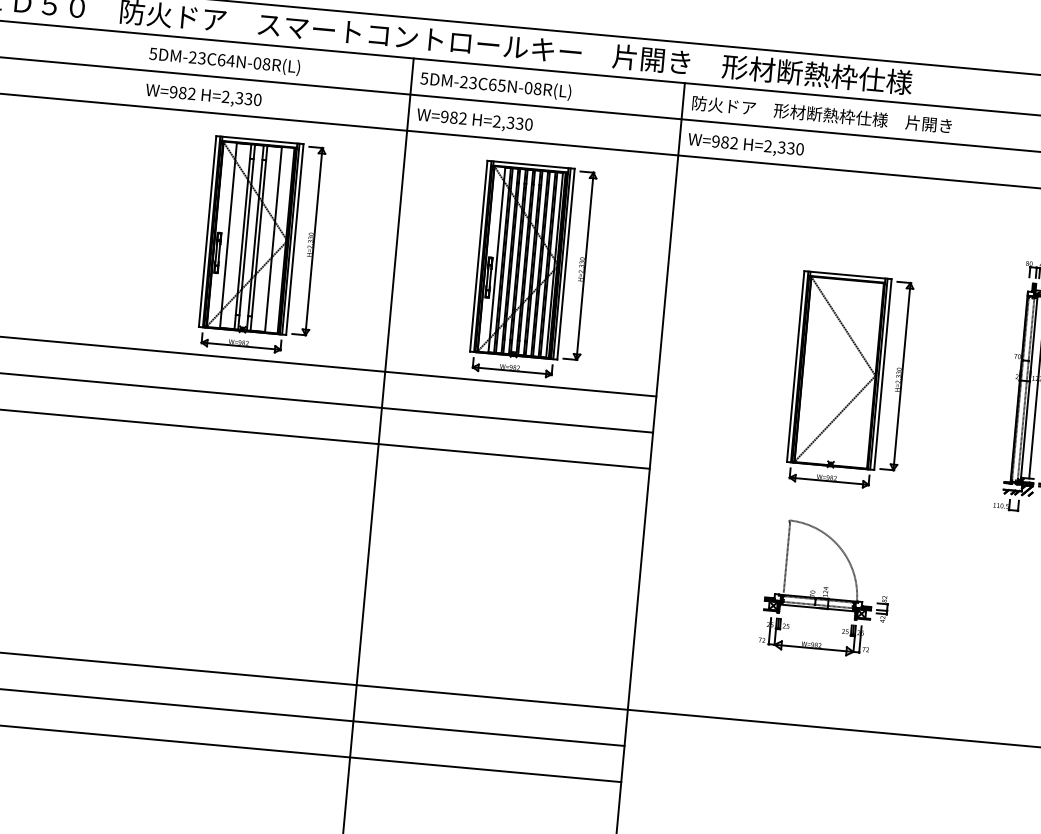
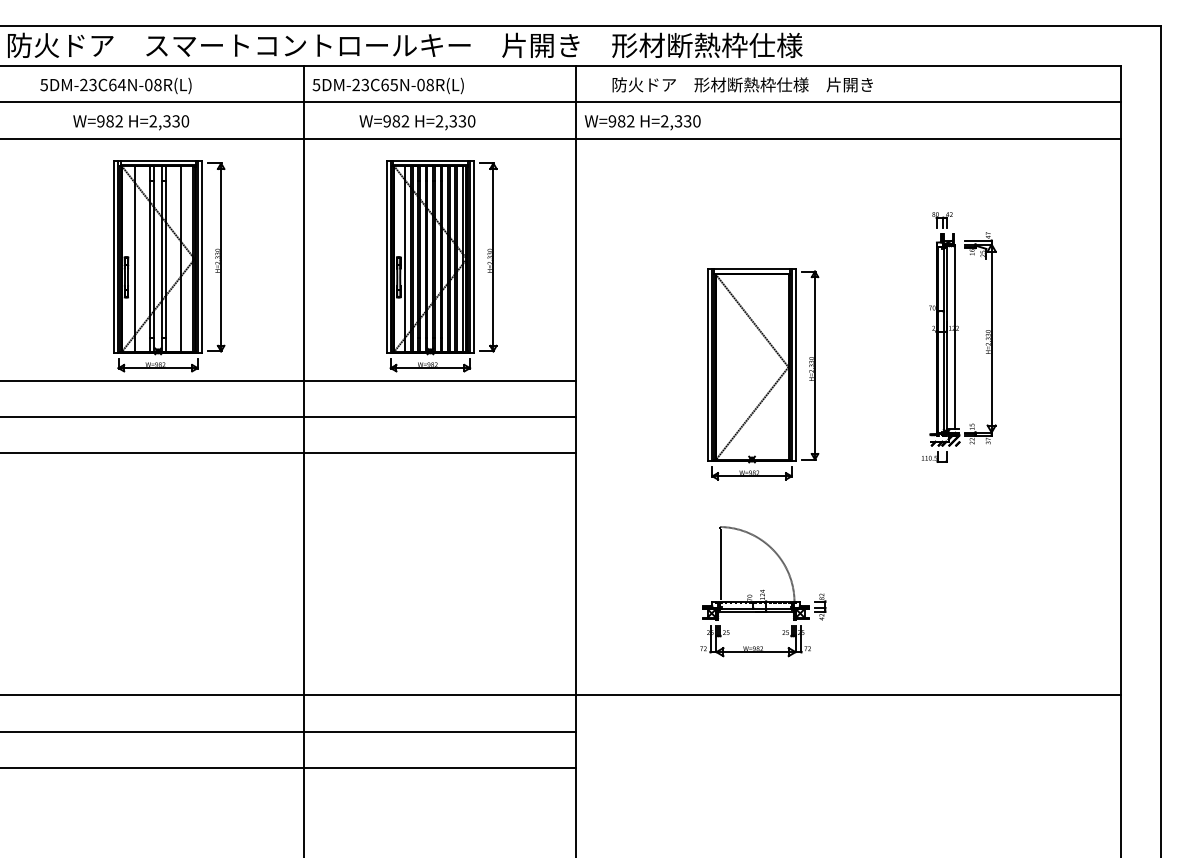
text: (204, 96) -> (131, 122), moved
text: (821, 114) -> (742, 84), moved
text: (474, 120) -> (417, 122), moved
part: (849, 380) -> (763, 374), moved
part: (826, 588) -> (763, 591), moved

